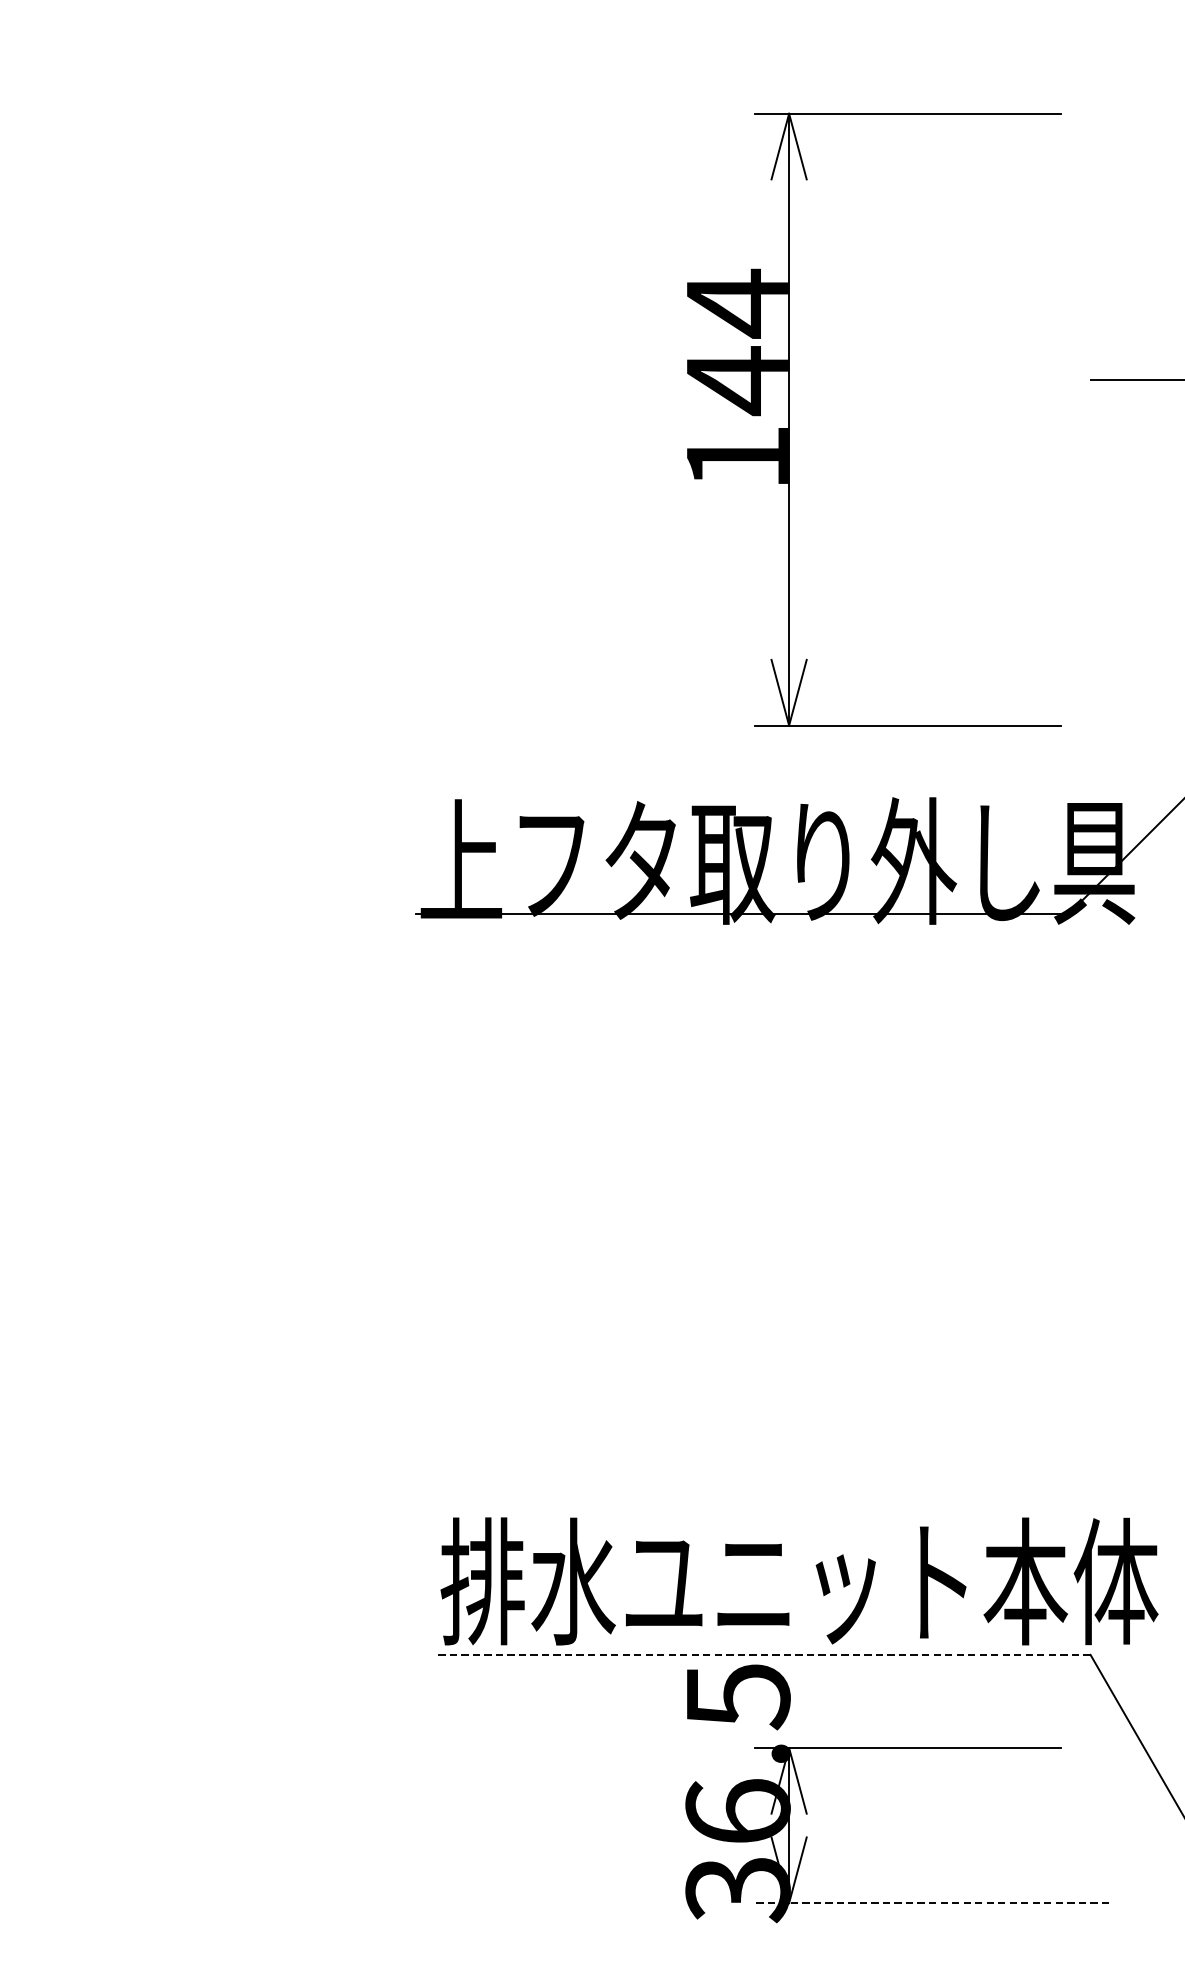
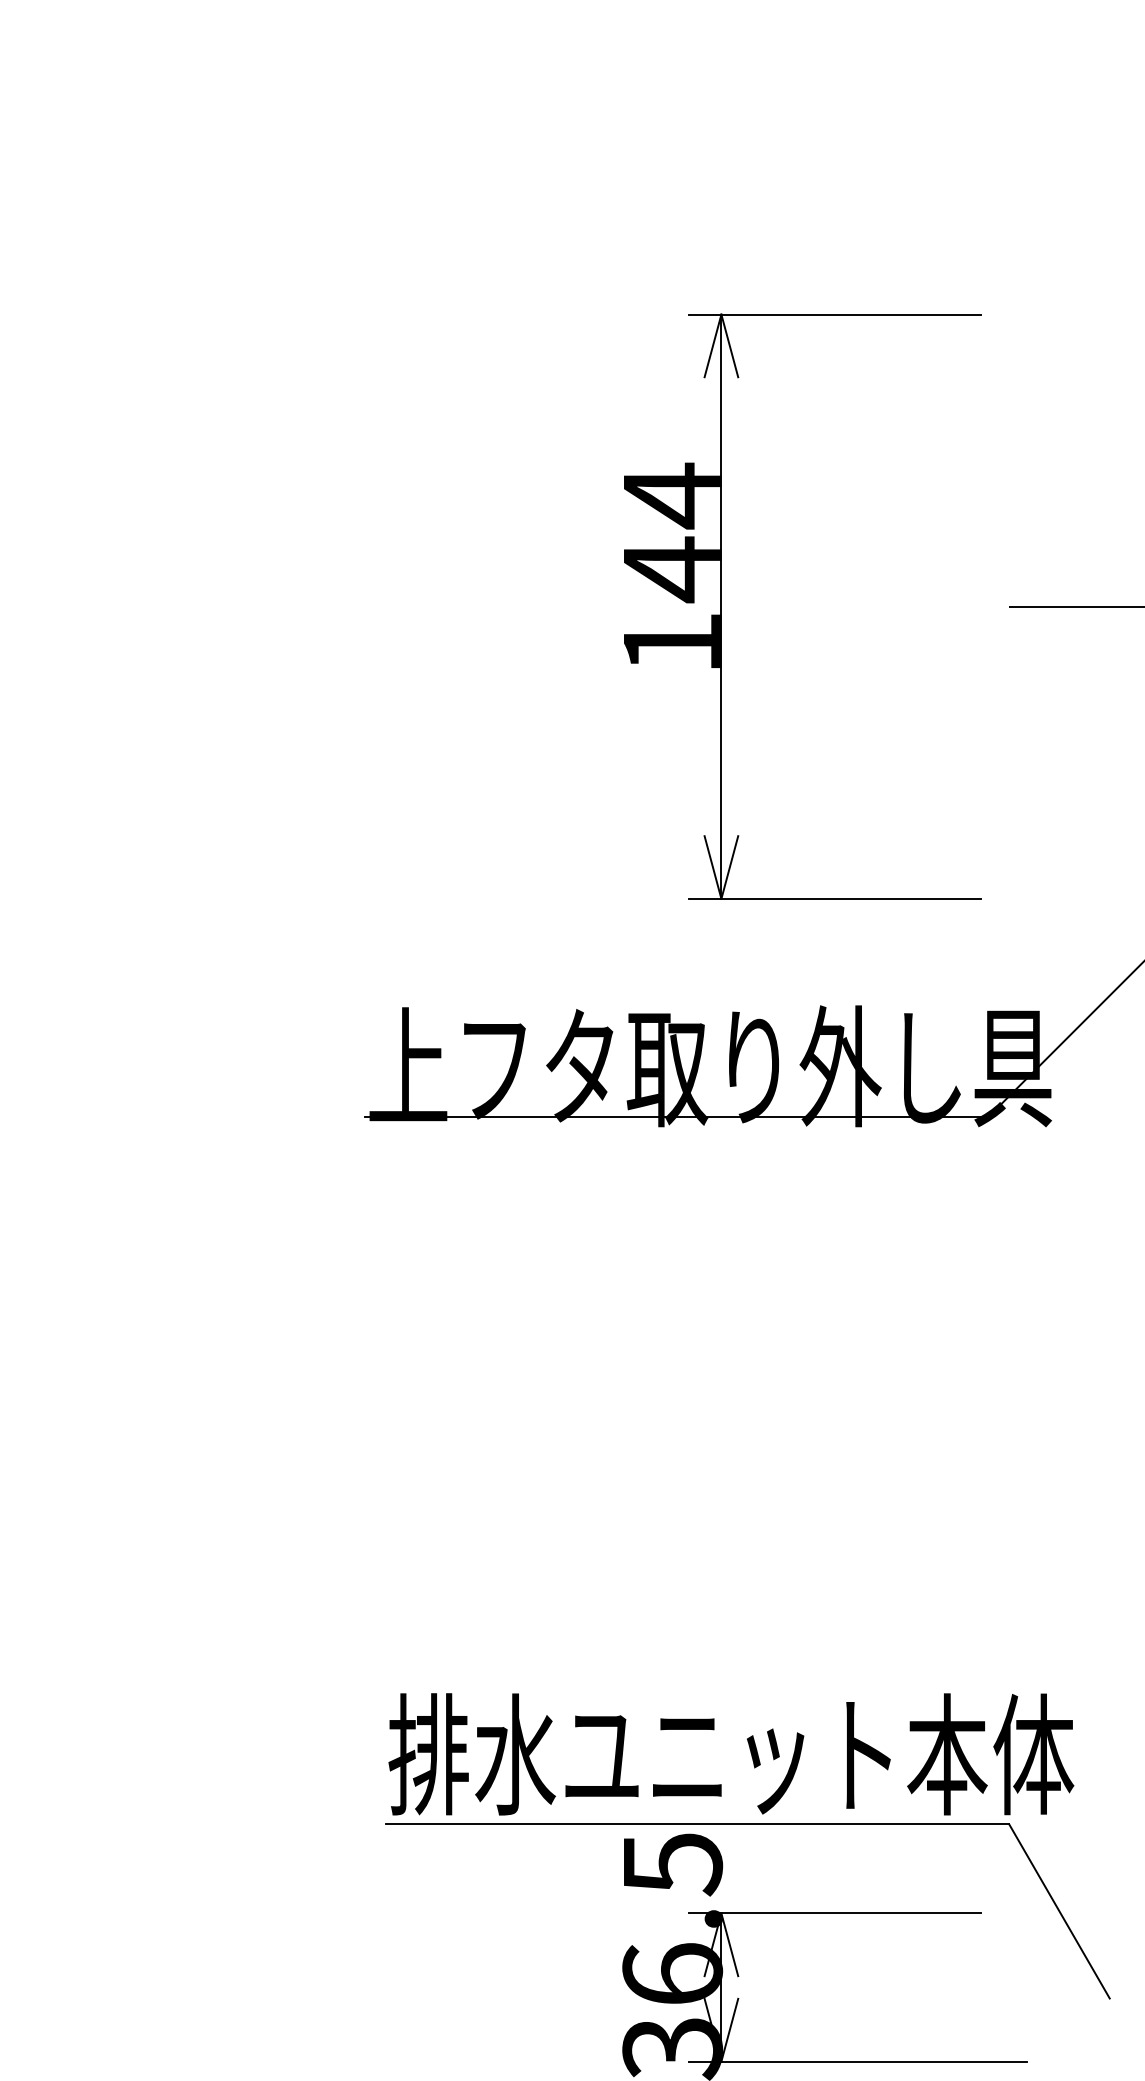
part: (789, 419) -> (721, 606), moved
line: (764, 1654) -> (697, 1824), dashed -> solid
line: (931, 1903) -> (857, 2061), dashed -> solid

